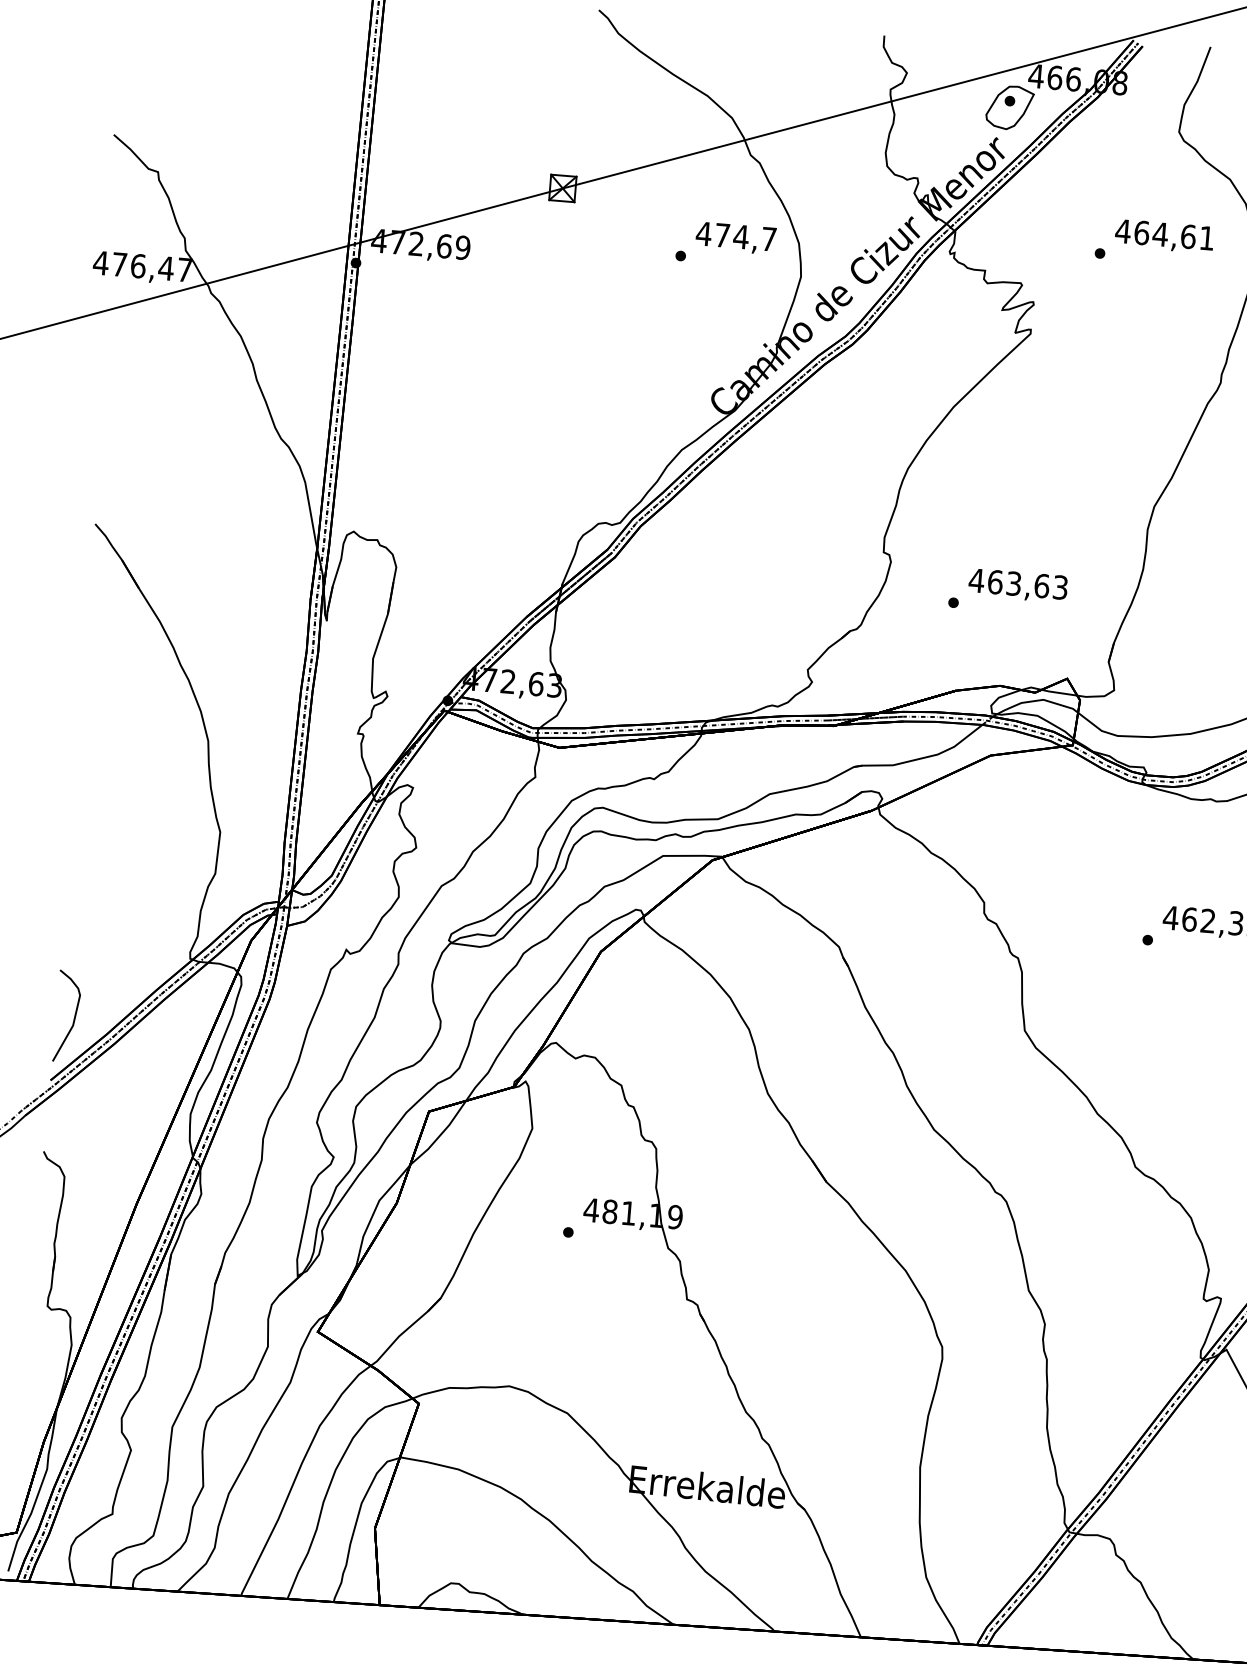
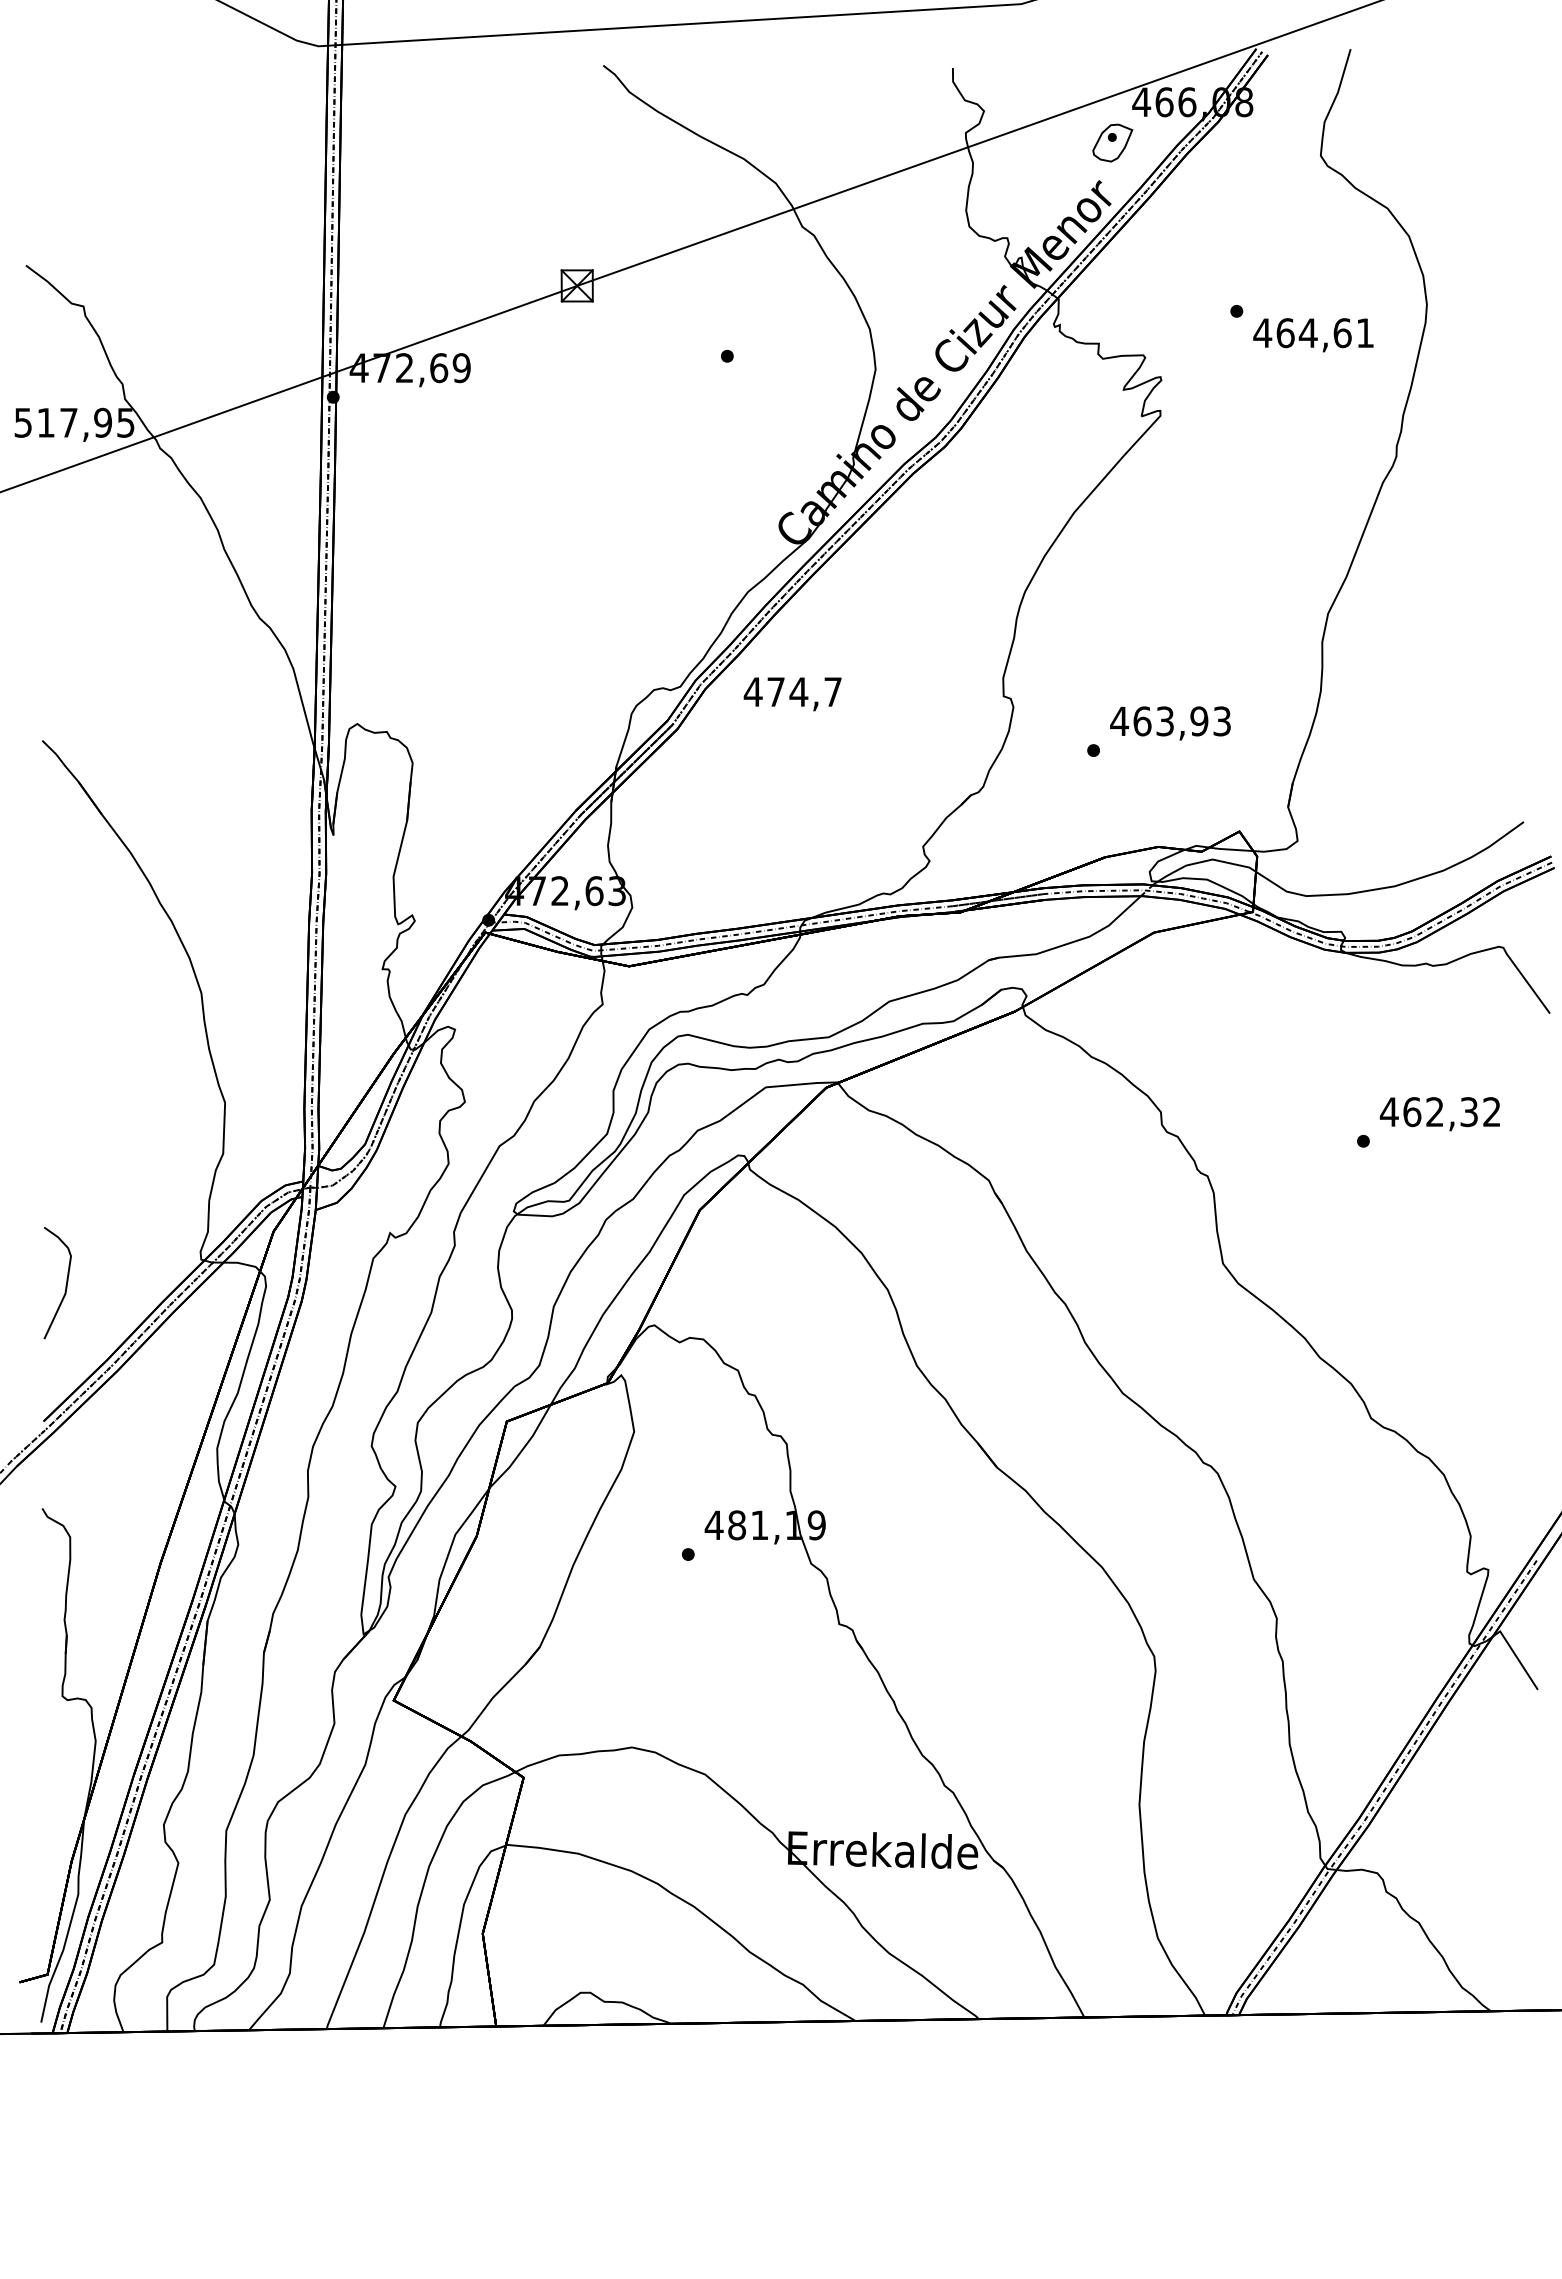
part: (1009, 107) -> (1112, 142), size x0.7
text: (1164, 236) -> (1313, 335), moved
text: (735, 238) -> (792, 694), moved
text: (142, 266) -> (73, 422), 476,47 -> 517,95
text: (1042, 586) -> (1199, 721), 463,63 -> 463,93
curve: (73, 1018) -> (65, 1285), moved

